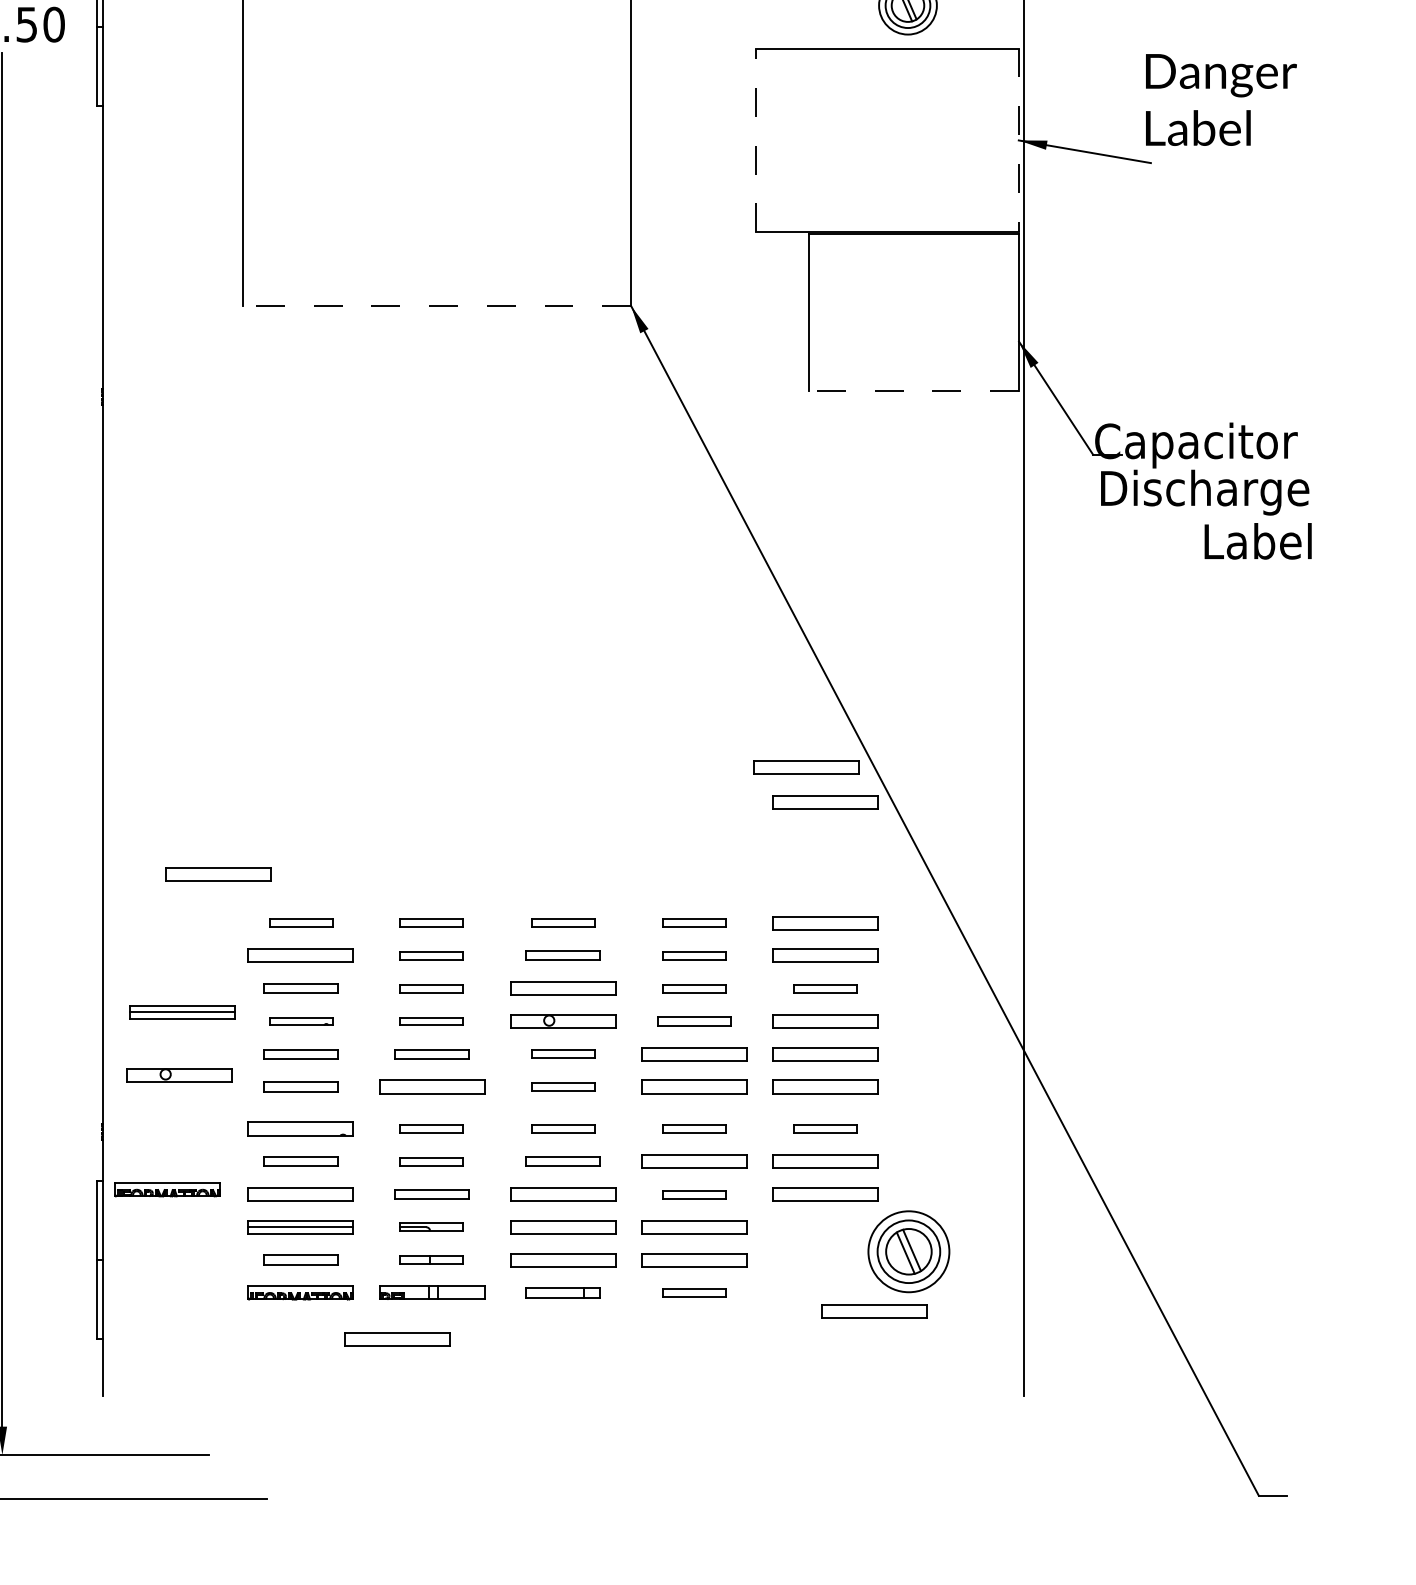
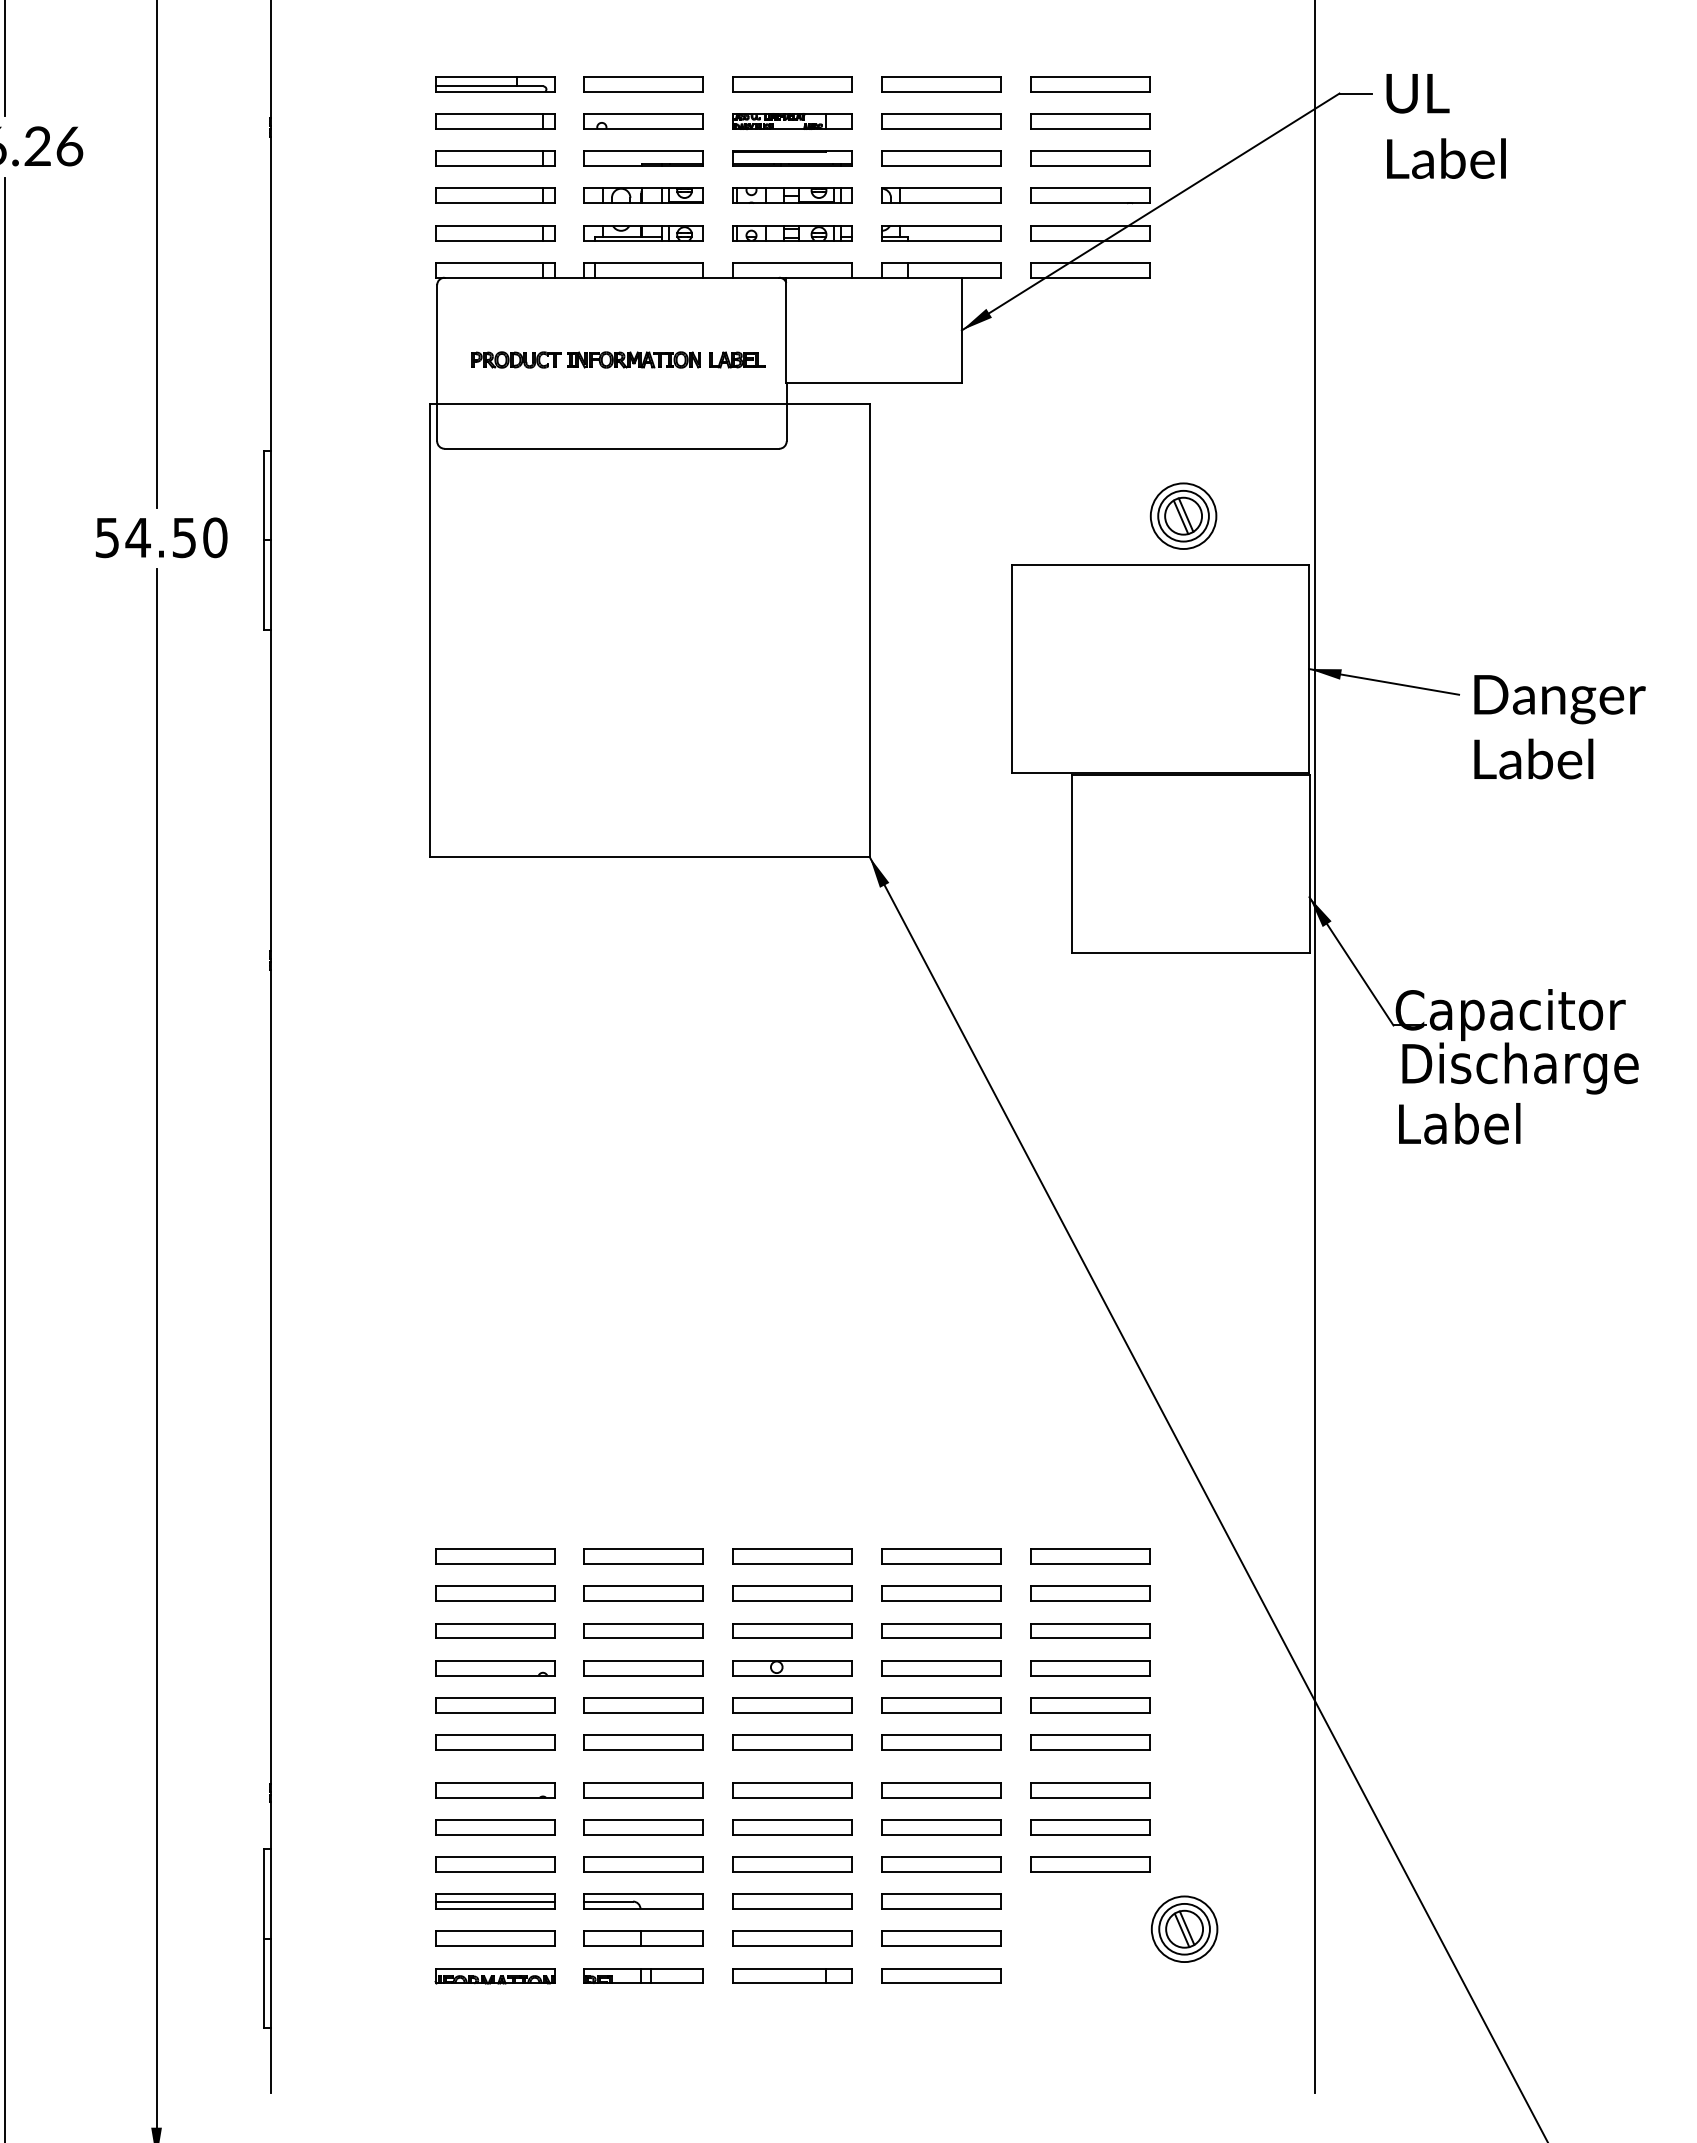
text: (1220, 100) -> (1559, 727), moved
line: (756, 139) -> (1011, 668), dashed -> solid
line: (1019, 140) -> (1309, 669), dashed -> solid
line: (437, 305) -> (649, 856), dashed -> solid
line: (914, 391) -> (1190, 953), dashed -> solid
text: (1257, 541) -> (1459, 1123), moved
part: (806, 767) -> (1068, 1380), removed
part: (825, 803) -> (1090, 1420), removed
part: (218, 874) -> (401, 1501), removed
part: (301, 922) -> (495, 1556), size x1.67
part: (431, 922) -> (643, 1556), size x1.67
part: (563, 922) -> (792, 1556), size x1.67
part: (694, 922) -> (941, 1556), size x1.67
part: (431, 955) -> (643, 1593), size x1.67
part: (563, 955) -> (792, 1593), size x1.43
part: (694, 955) -> (941, 1593), size x1.67
part: (301, 988) -> (495, 1630), size x1.43
part: (431, 988) -> (643, 1630), size x1.67
part: (694, 988) -> (941, 1630), size x1.67
part: (825, 988) -> (1090, 1630), size x1.67
part: (183, 1012) -> (361, 1657), removed
part: (301, 1021) -> (495, 1668), size x1.67
part: (431, 1021) -> (643, 1668), size x1.67
part: (694, 1021) -> (941, 1668), size x1.43
part: (301, 1054) -> (495, 1705), size x1.43
part: (431, 1054) -> (643, 1705), size x1.43
part: (563, 1054) -> (792, 1705), size x1.67
part: (179, 1075) -> (357, 1729), removed
part: (301, 1086) -> (495, 1742), size x1.43
part: (563, 1086) -> (792, 1742), size x1.67
part: (431, 1129) -> (643, 1790), size x1.67
part: (563, 1129) -> (792, 1790), size x1.67
part: (694, 1129) -> (941, 1790), size x1.67
part: (825, 1129) -> (1090, 1790), size x1.67
part: (301, 1161) -> (495, 1827), size x1.43
part: (431, 1161) -> (643, 1827), size x1.67
part: (563, 1161) -> (792, 1827), size x1.43
part: (167, 1190) -> (343, 1859), removed
part: (431, 1194) -> (643, 1864), size x1.43
part: (694, 1194) -> (941, 1864), size x1.67
part: (431, 1227) -> (643, 1901), size x1.67
part: (908, 1251) -> (1184, 1928), size x0.71
part: (301, 1259) -> (495, 1938), size x1.43
part: (431, 1259) -> (643, 1938), size x1.67
part: (563, 1292) -> (792, 1975), size x1.43
part: (694, 1292) -> (941, 1975), size x1.67
part: (874, 1311) -> (1145, 1997), removed
part: (397, 1339) -> (604, 2028), removed

